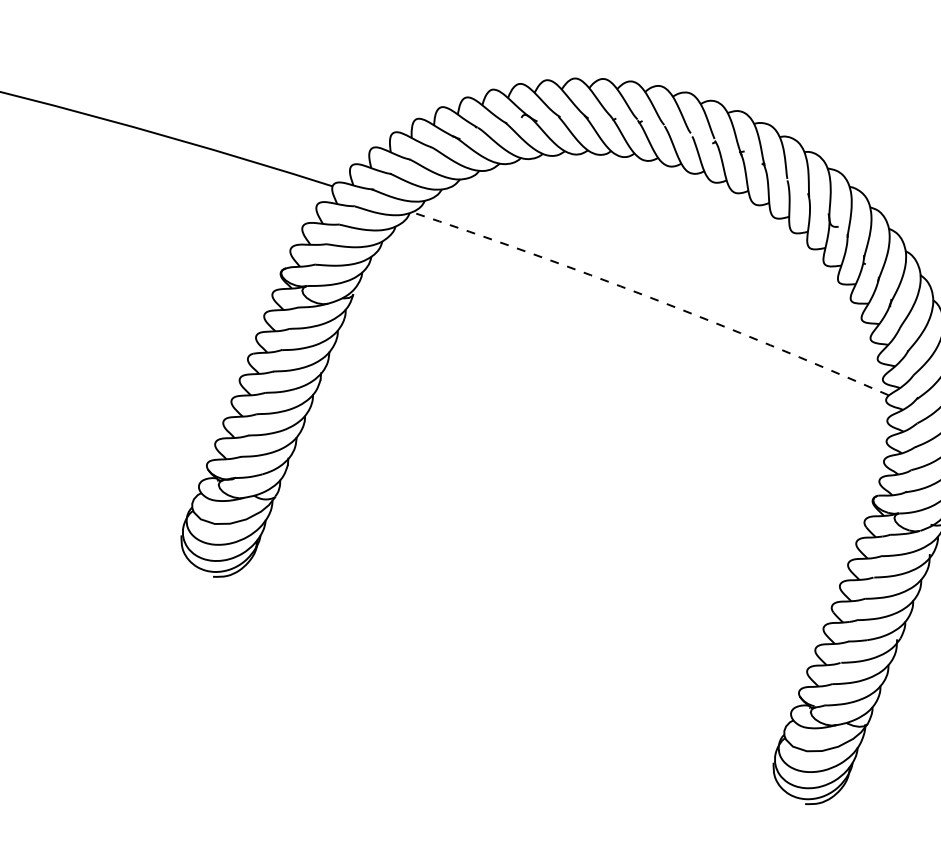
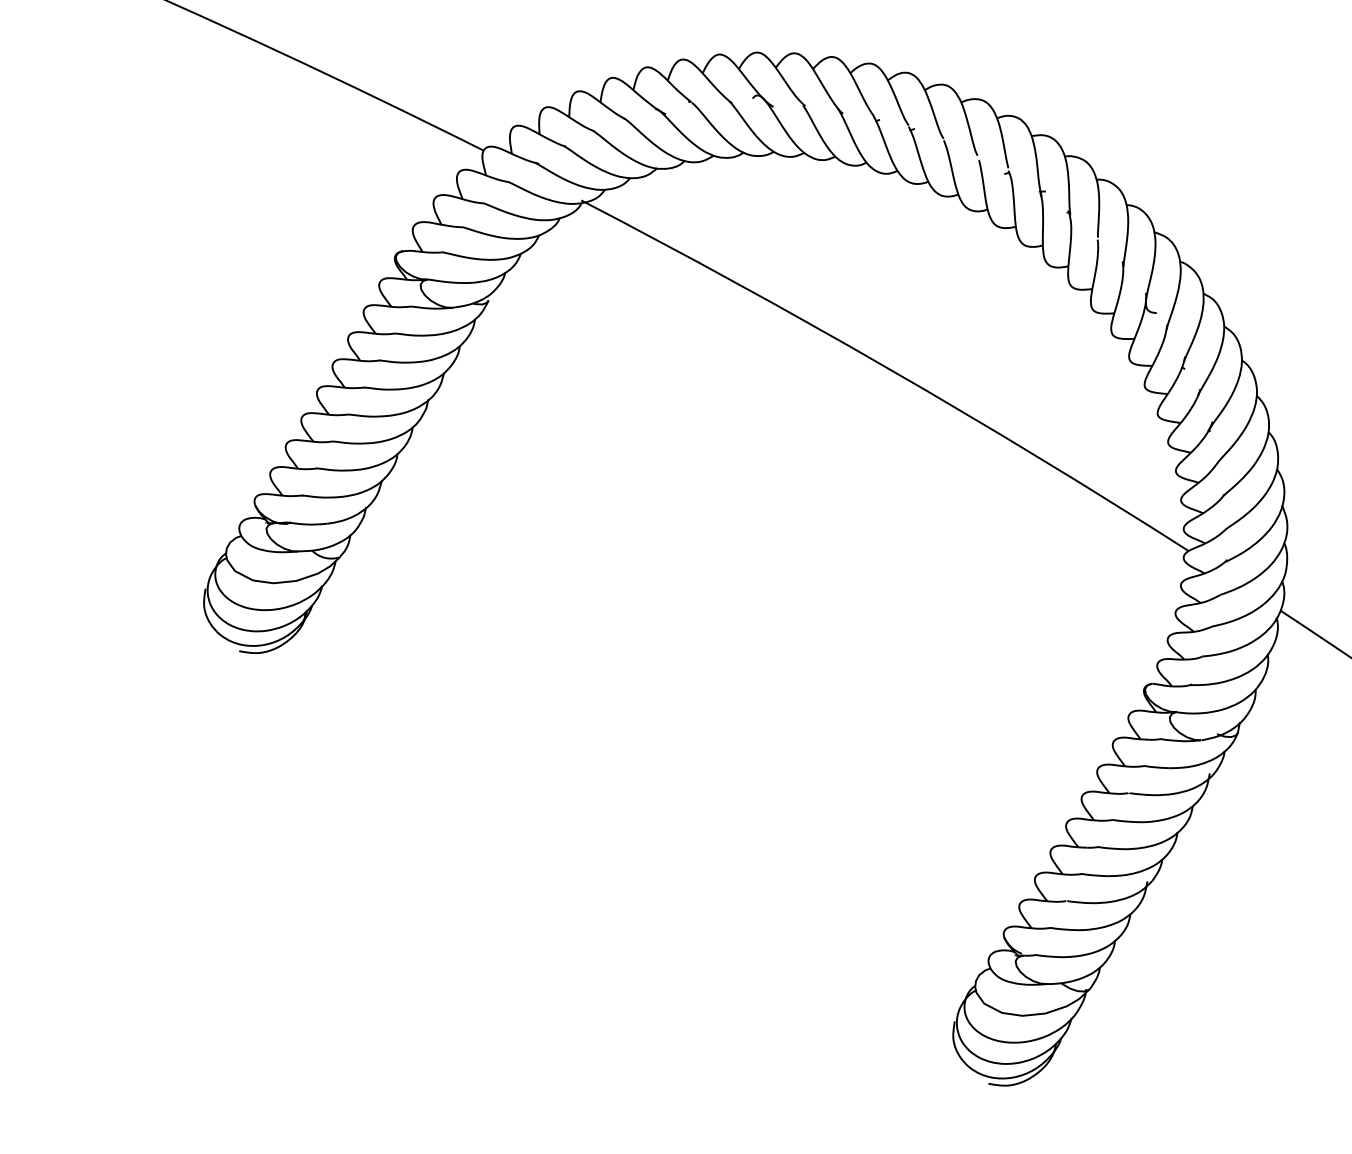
arc: (650, 297) -> (888, 368), dashed -> solid

